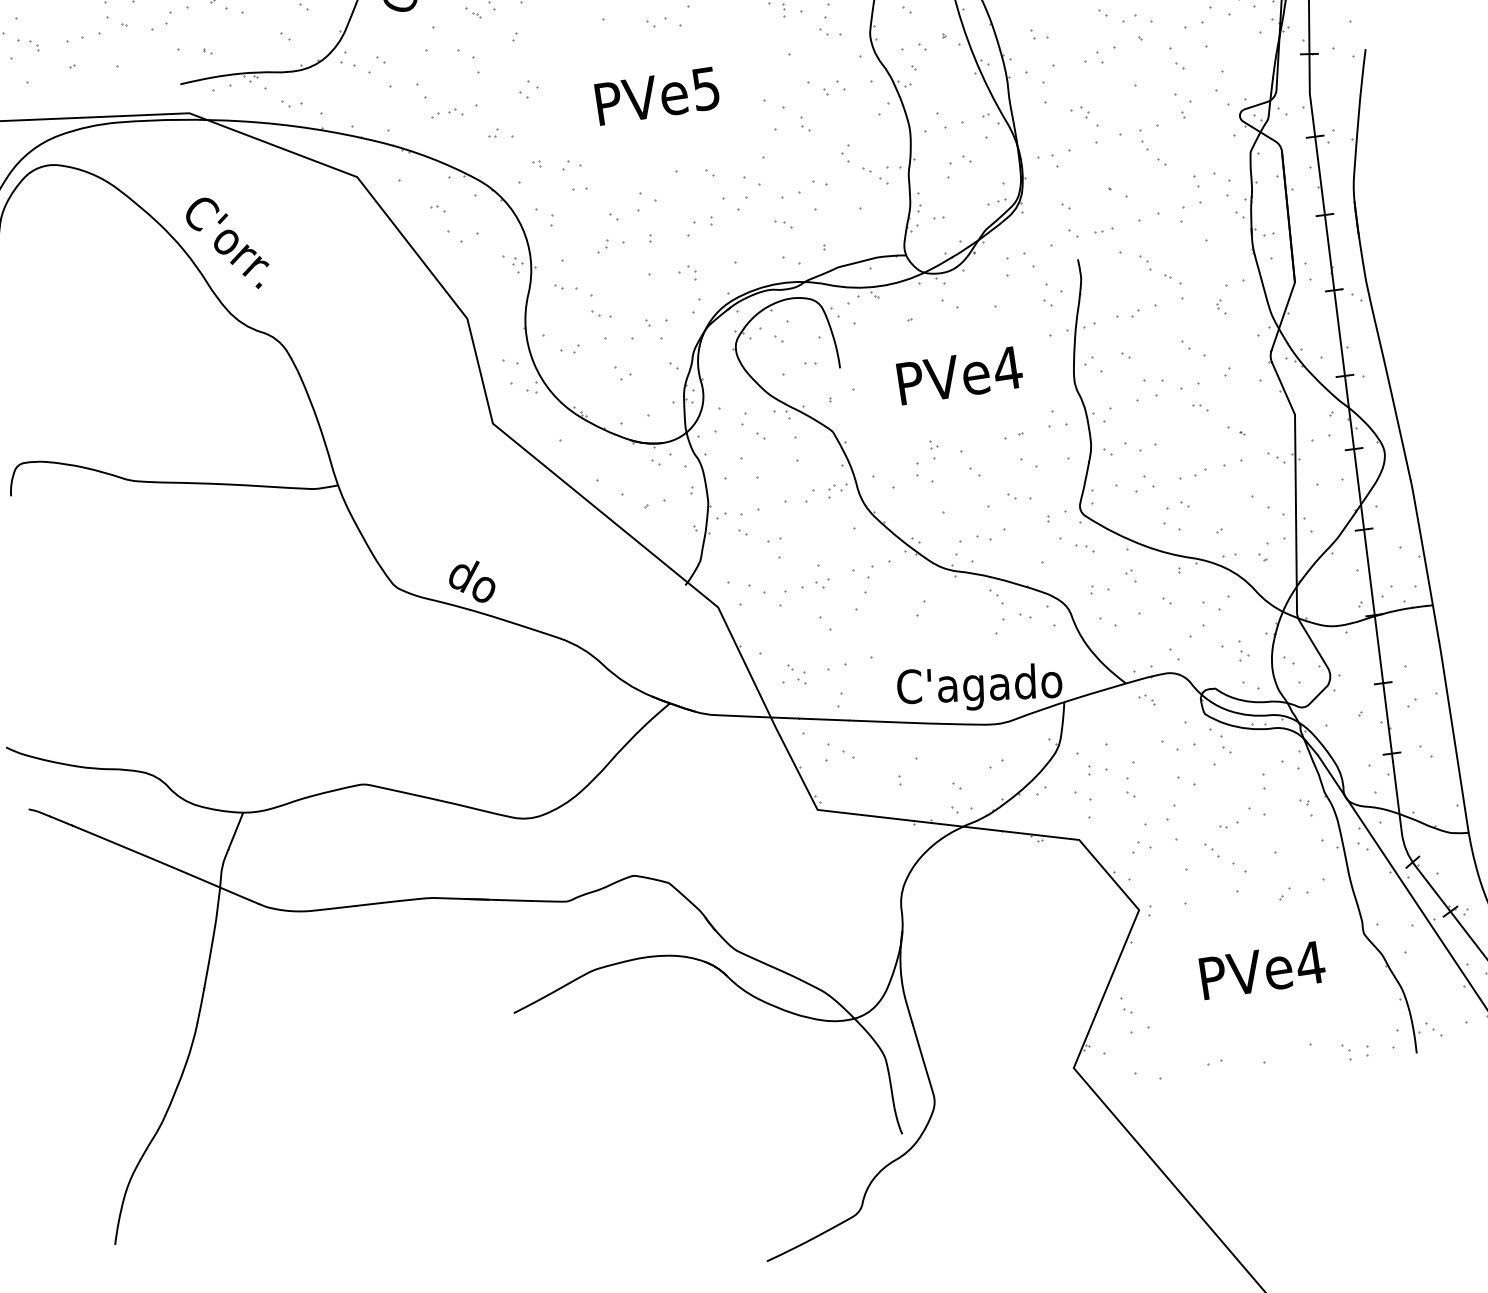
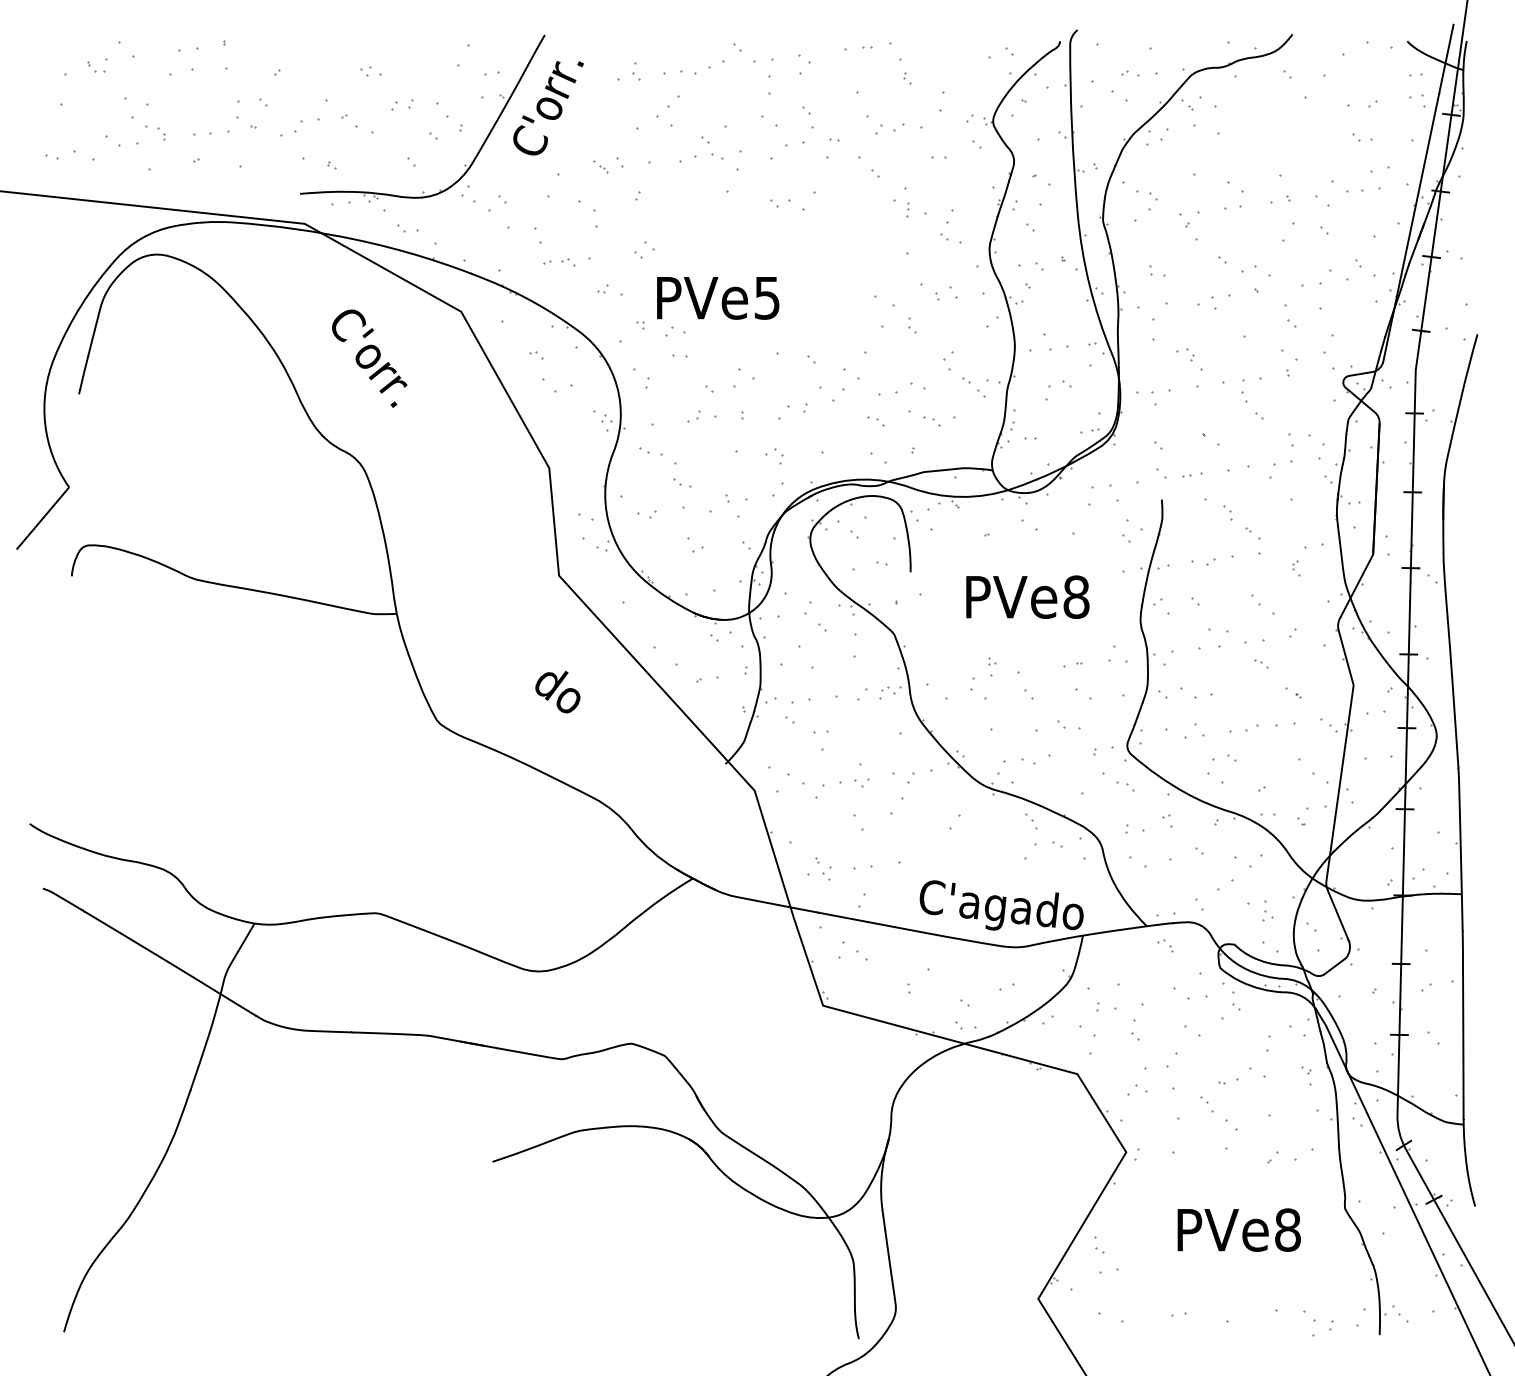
text: (657, 96) -> (718, 298), moved
part: (838, 216) -> (931, 421), added
text: (227, 243) -> (369, 358), moved
text: (1007, 367) -> (1076, 596), PVe4 -> PVe8
text: (471, 582) -> (557, 691), moved
text: (1310, 962) -> (1287, 1229), PVe4 -> PVe8
part: (1346, 1052) -> (1310, 1323), size x1.6

